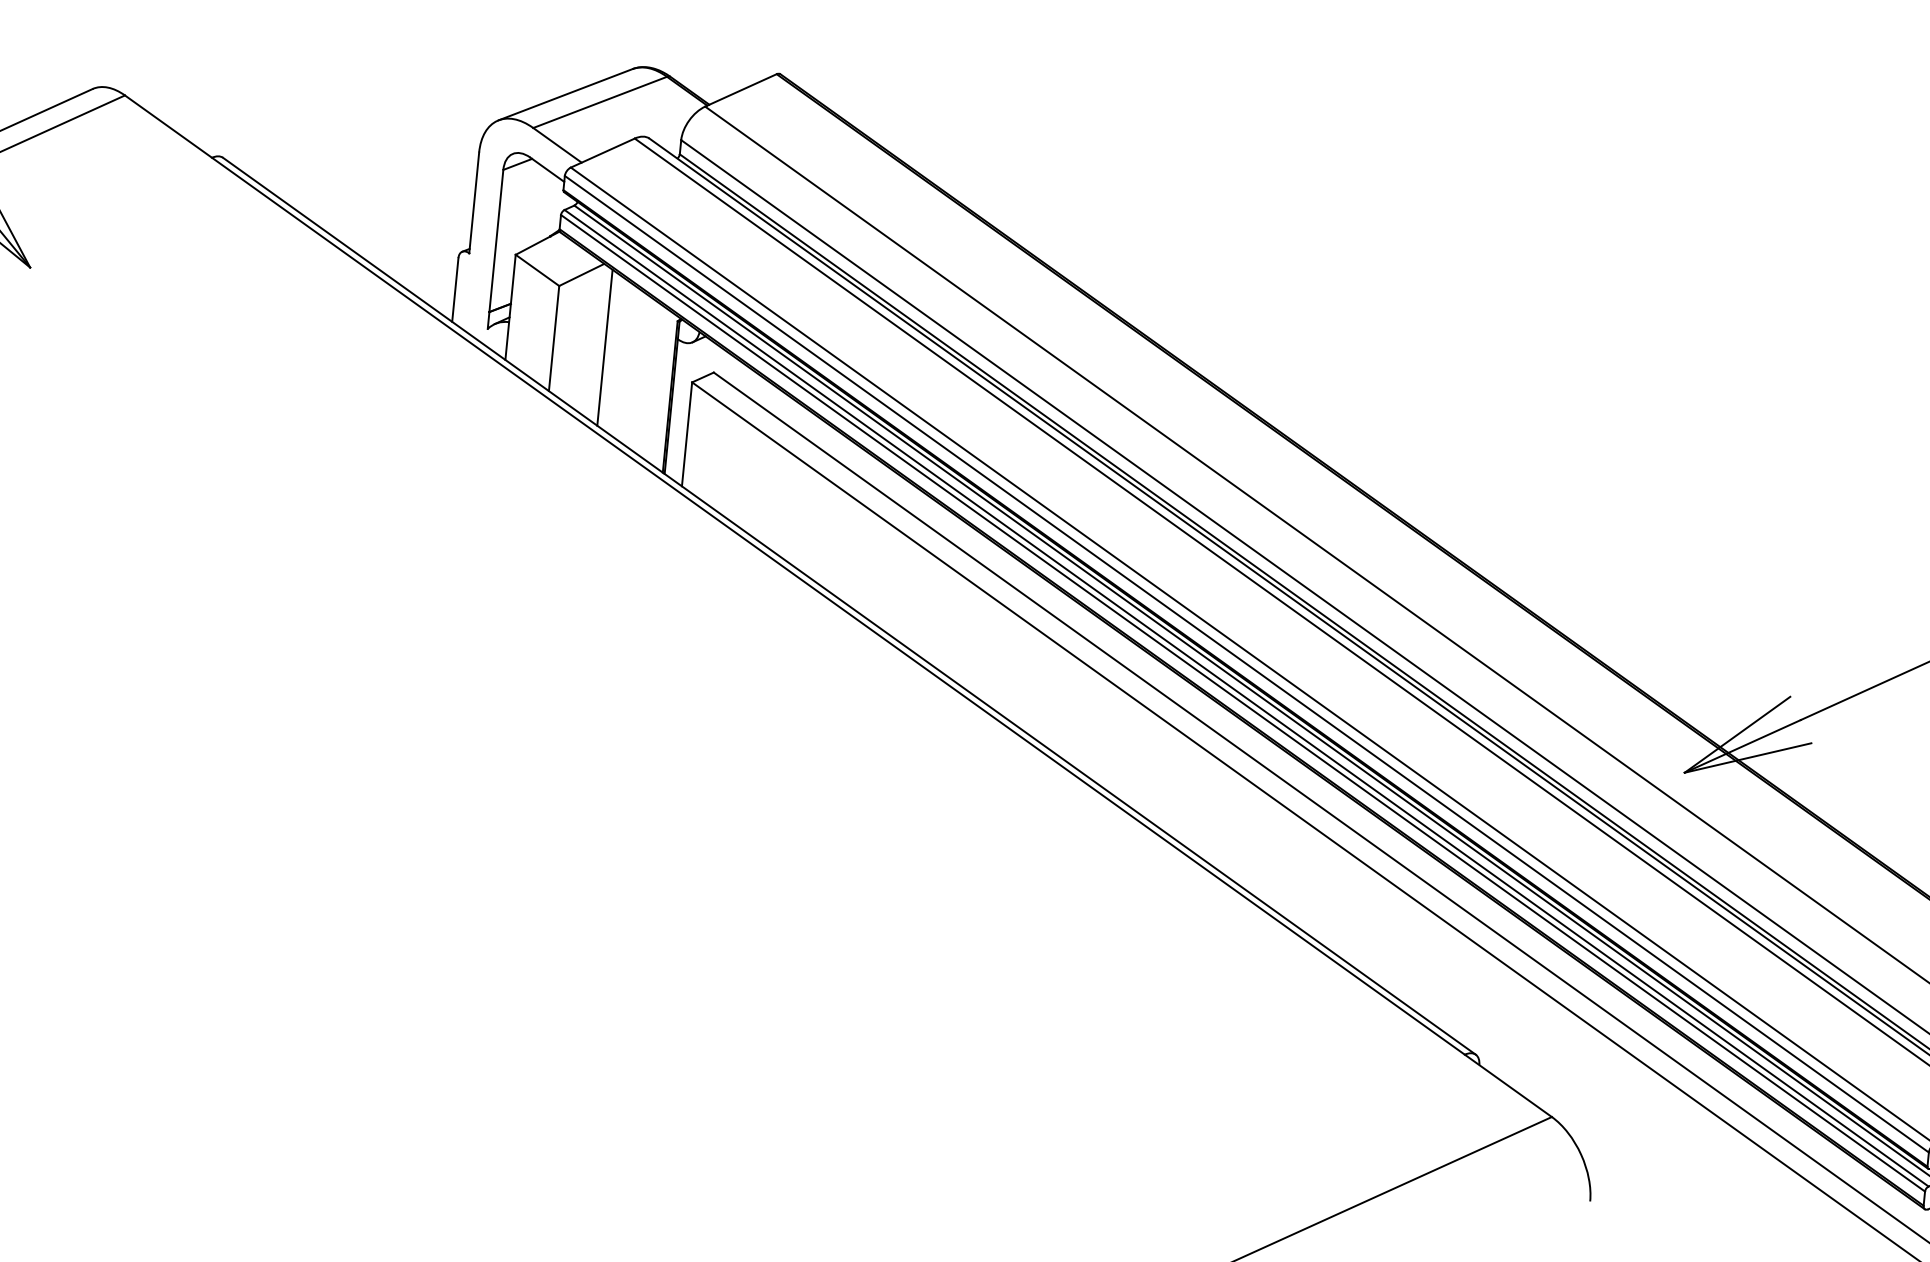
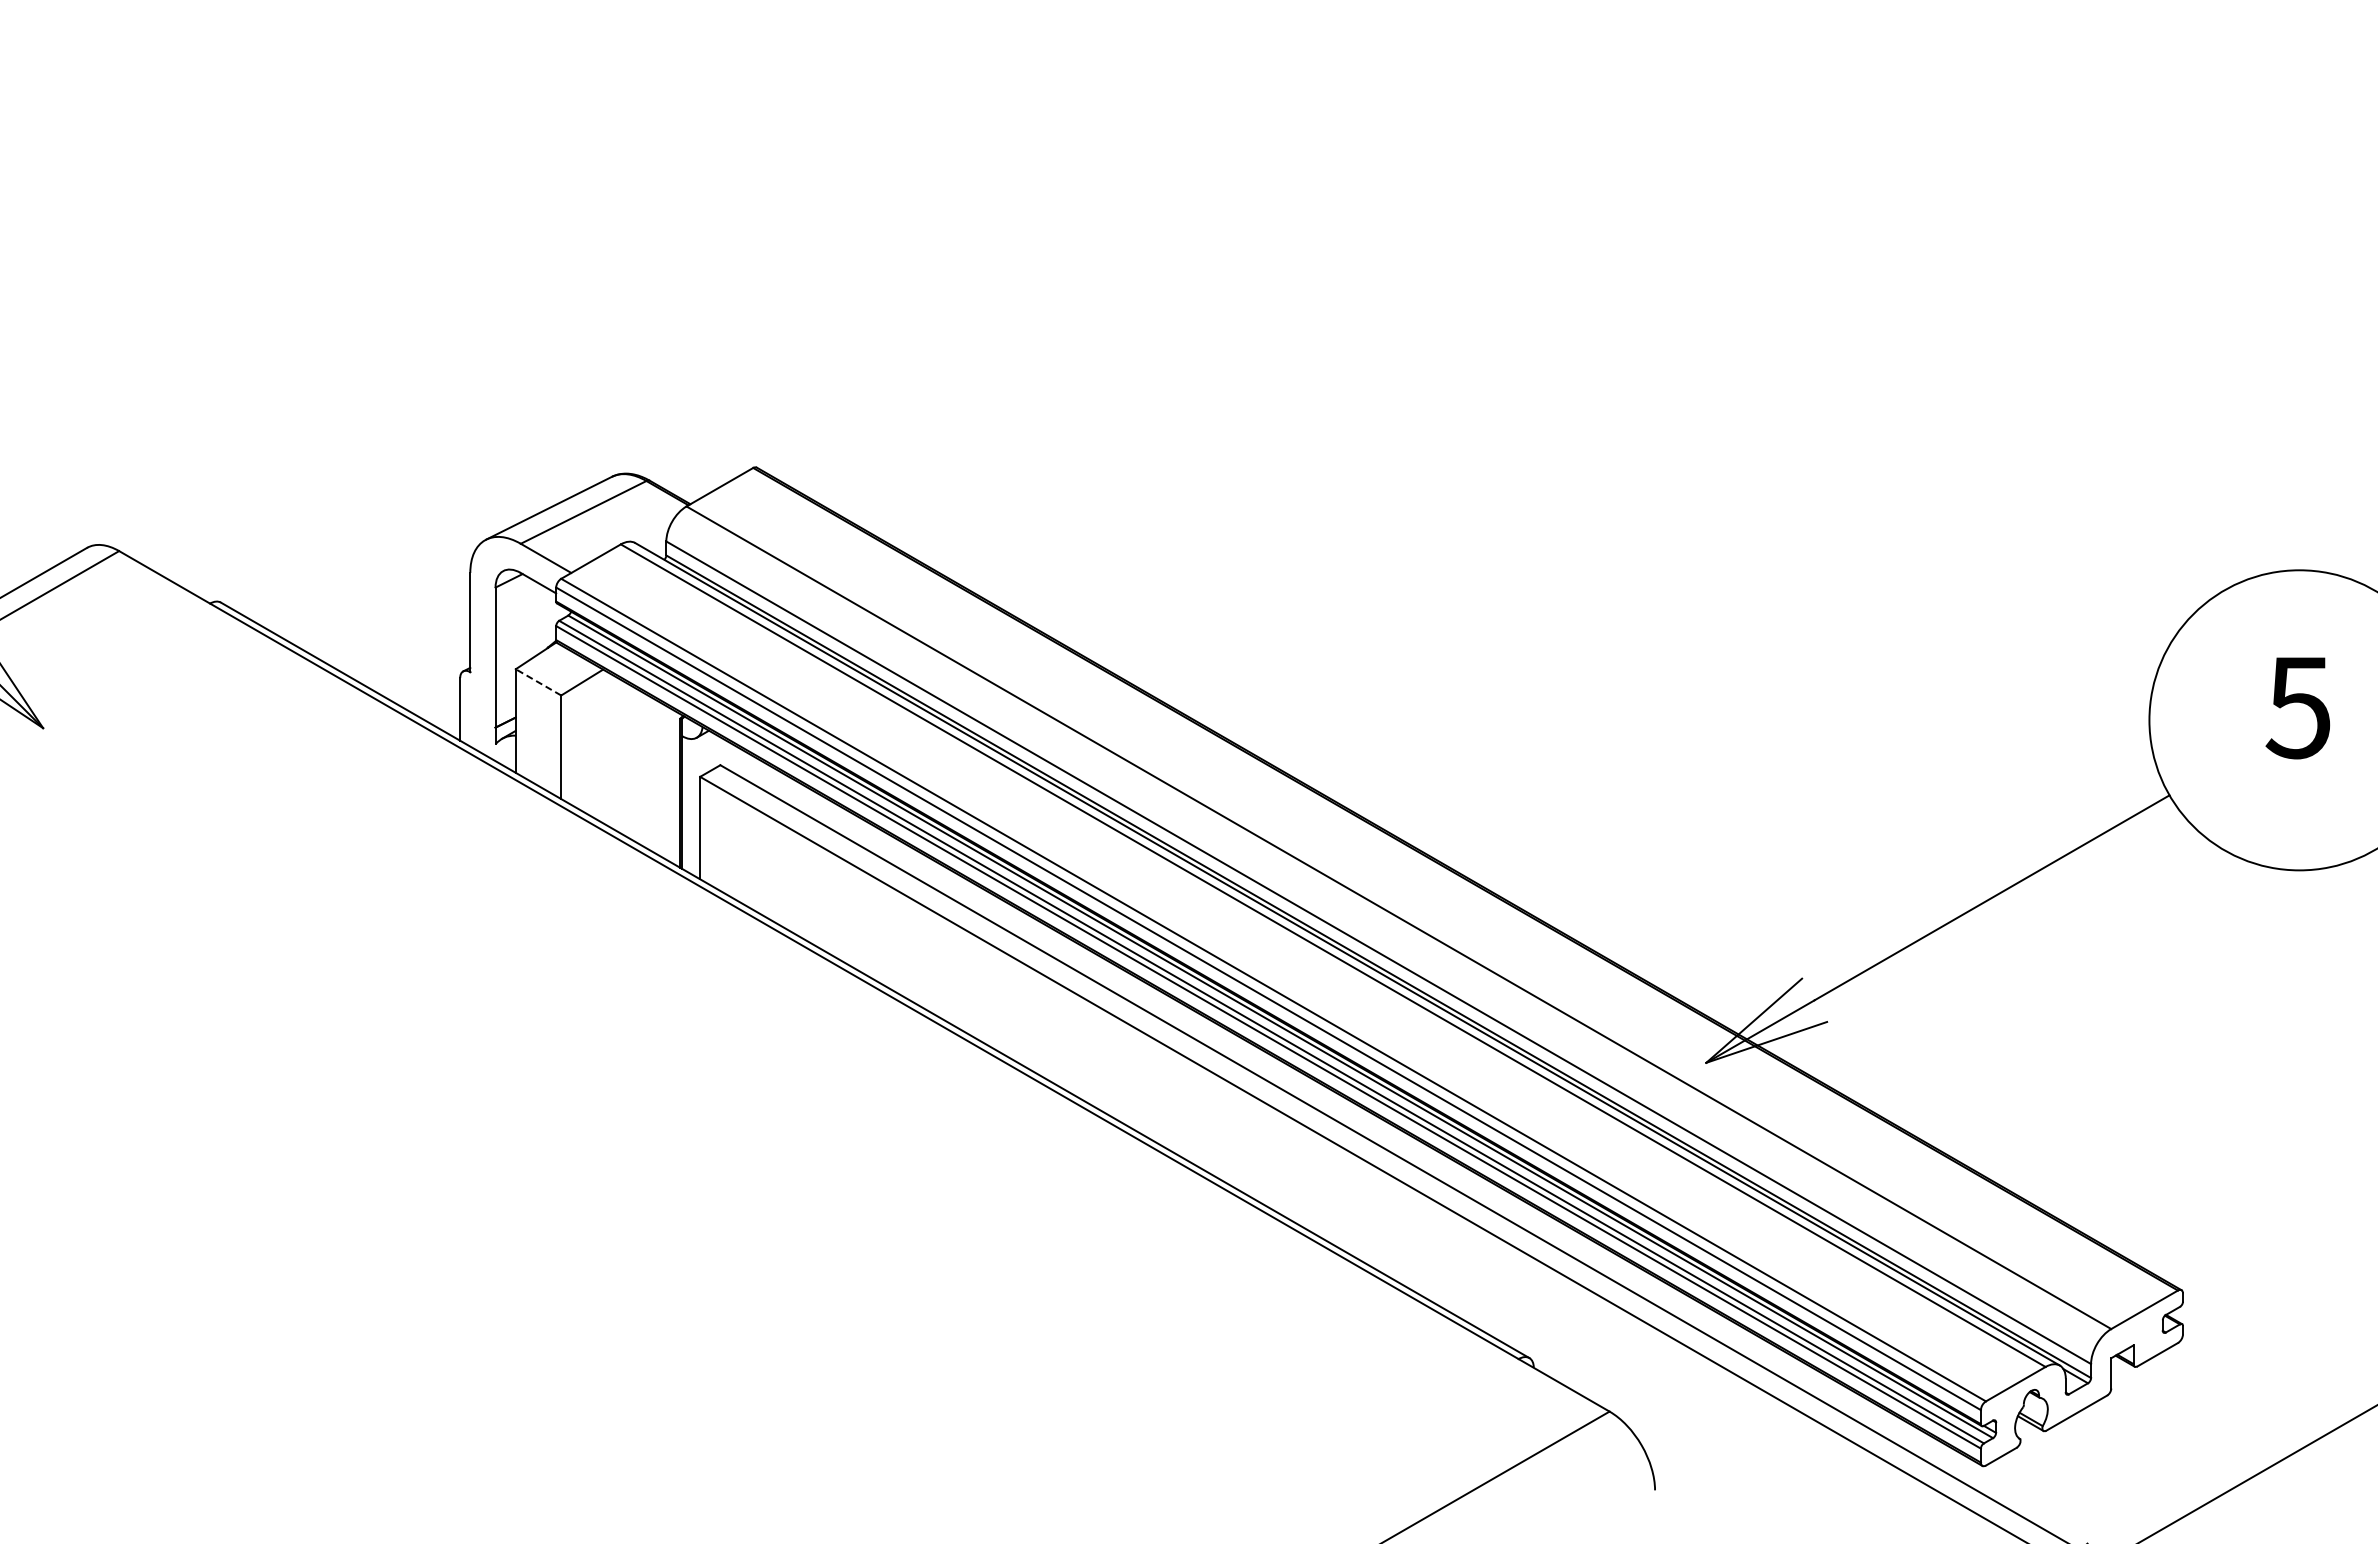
line: (537, 270) -> (538, 682), solid -> dashed
line: (604, 347) -> (611, 751), removed

